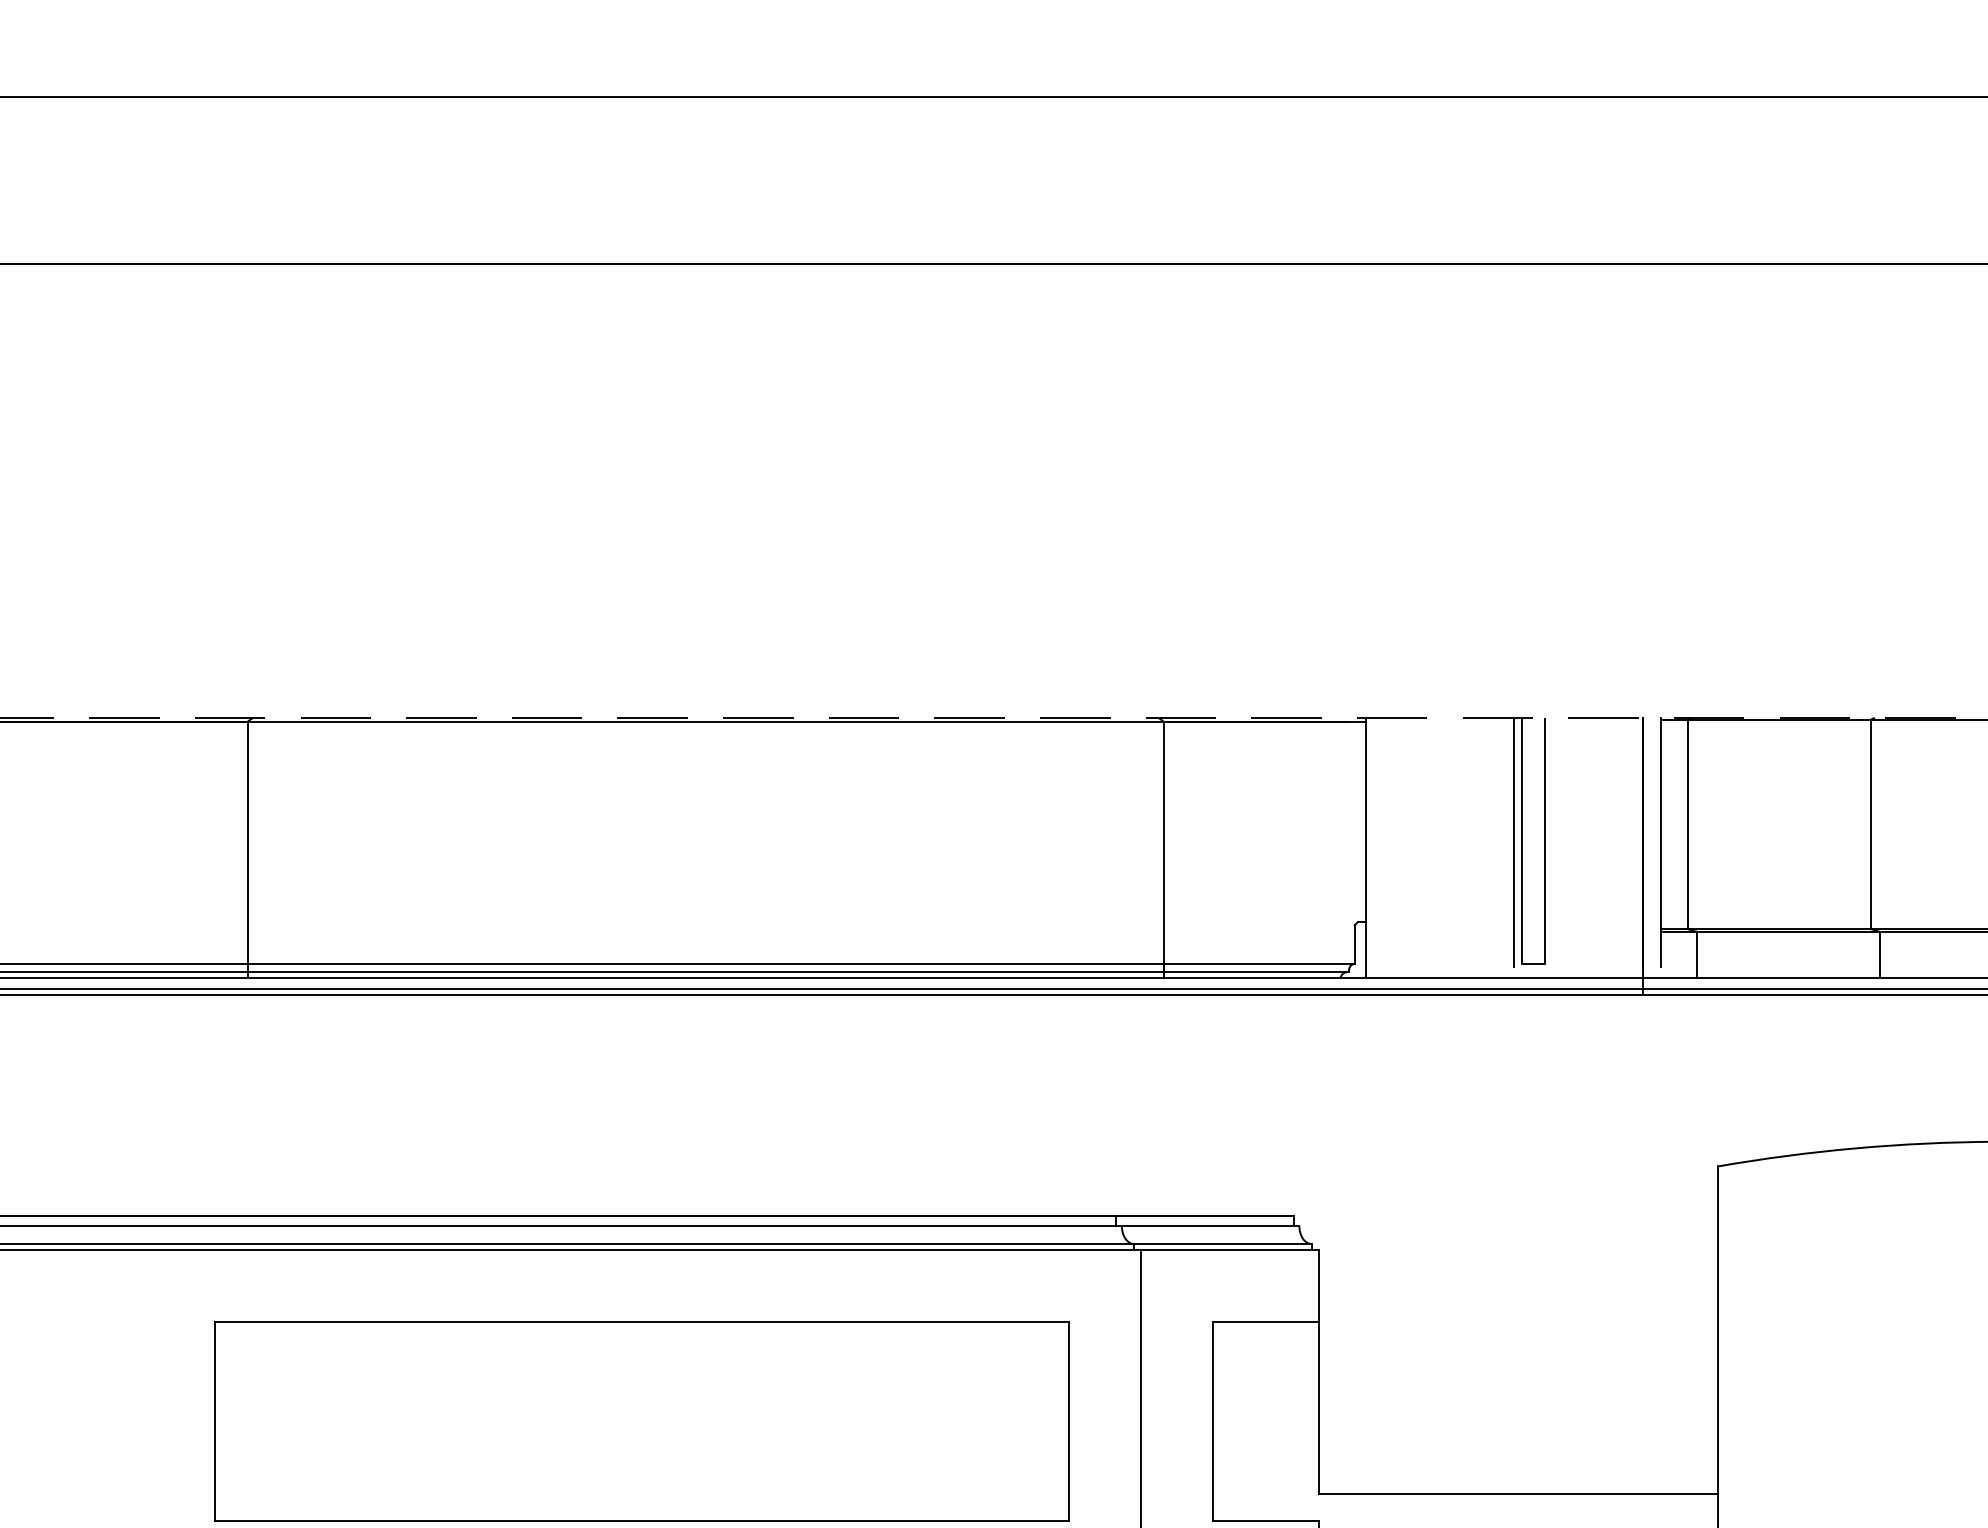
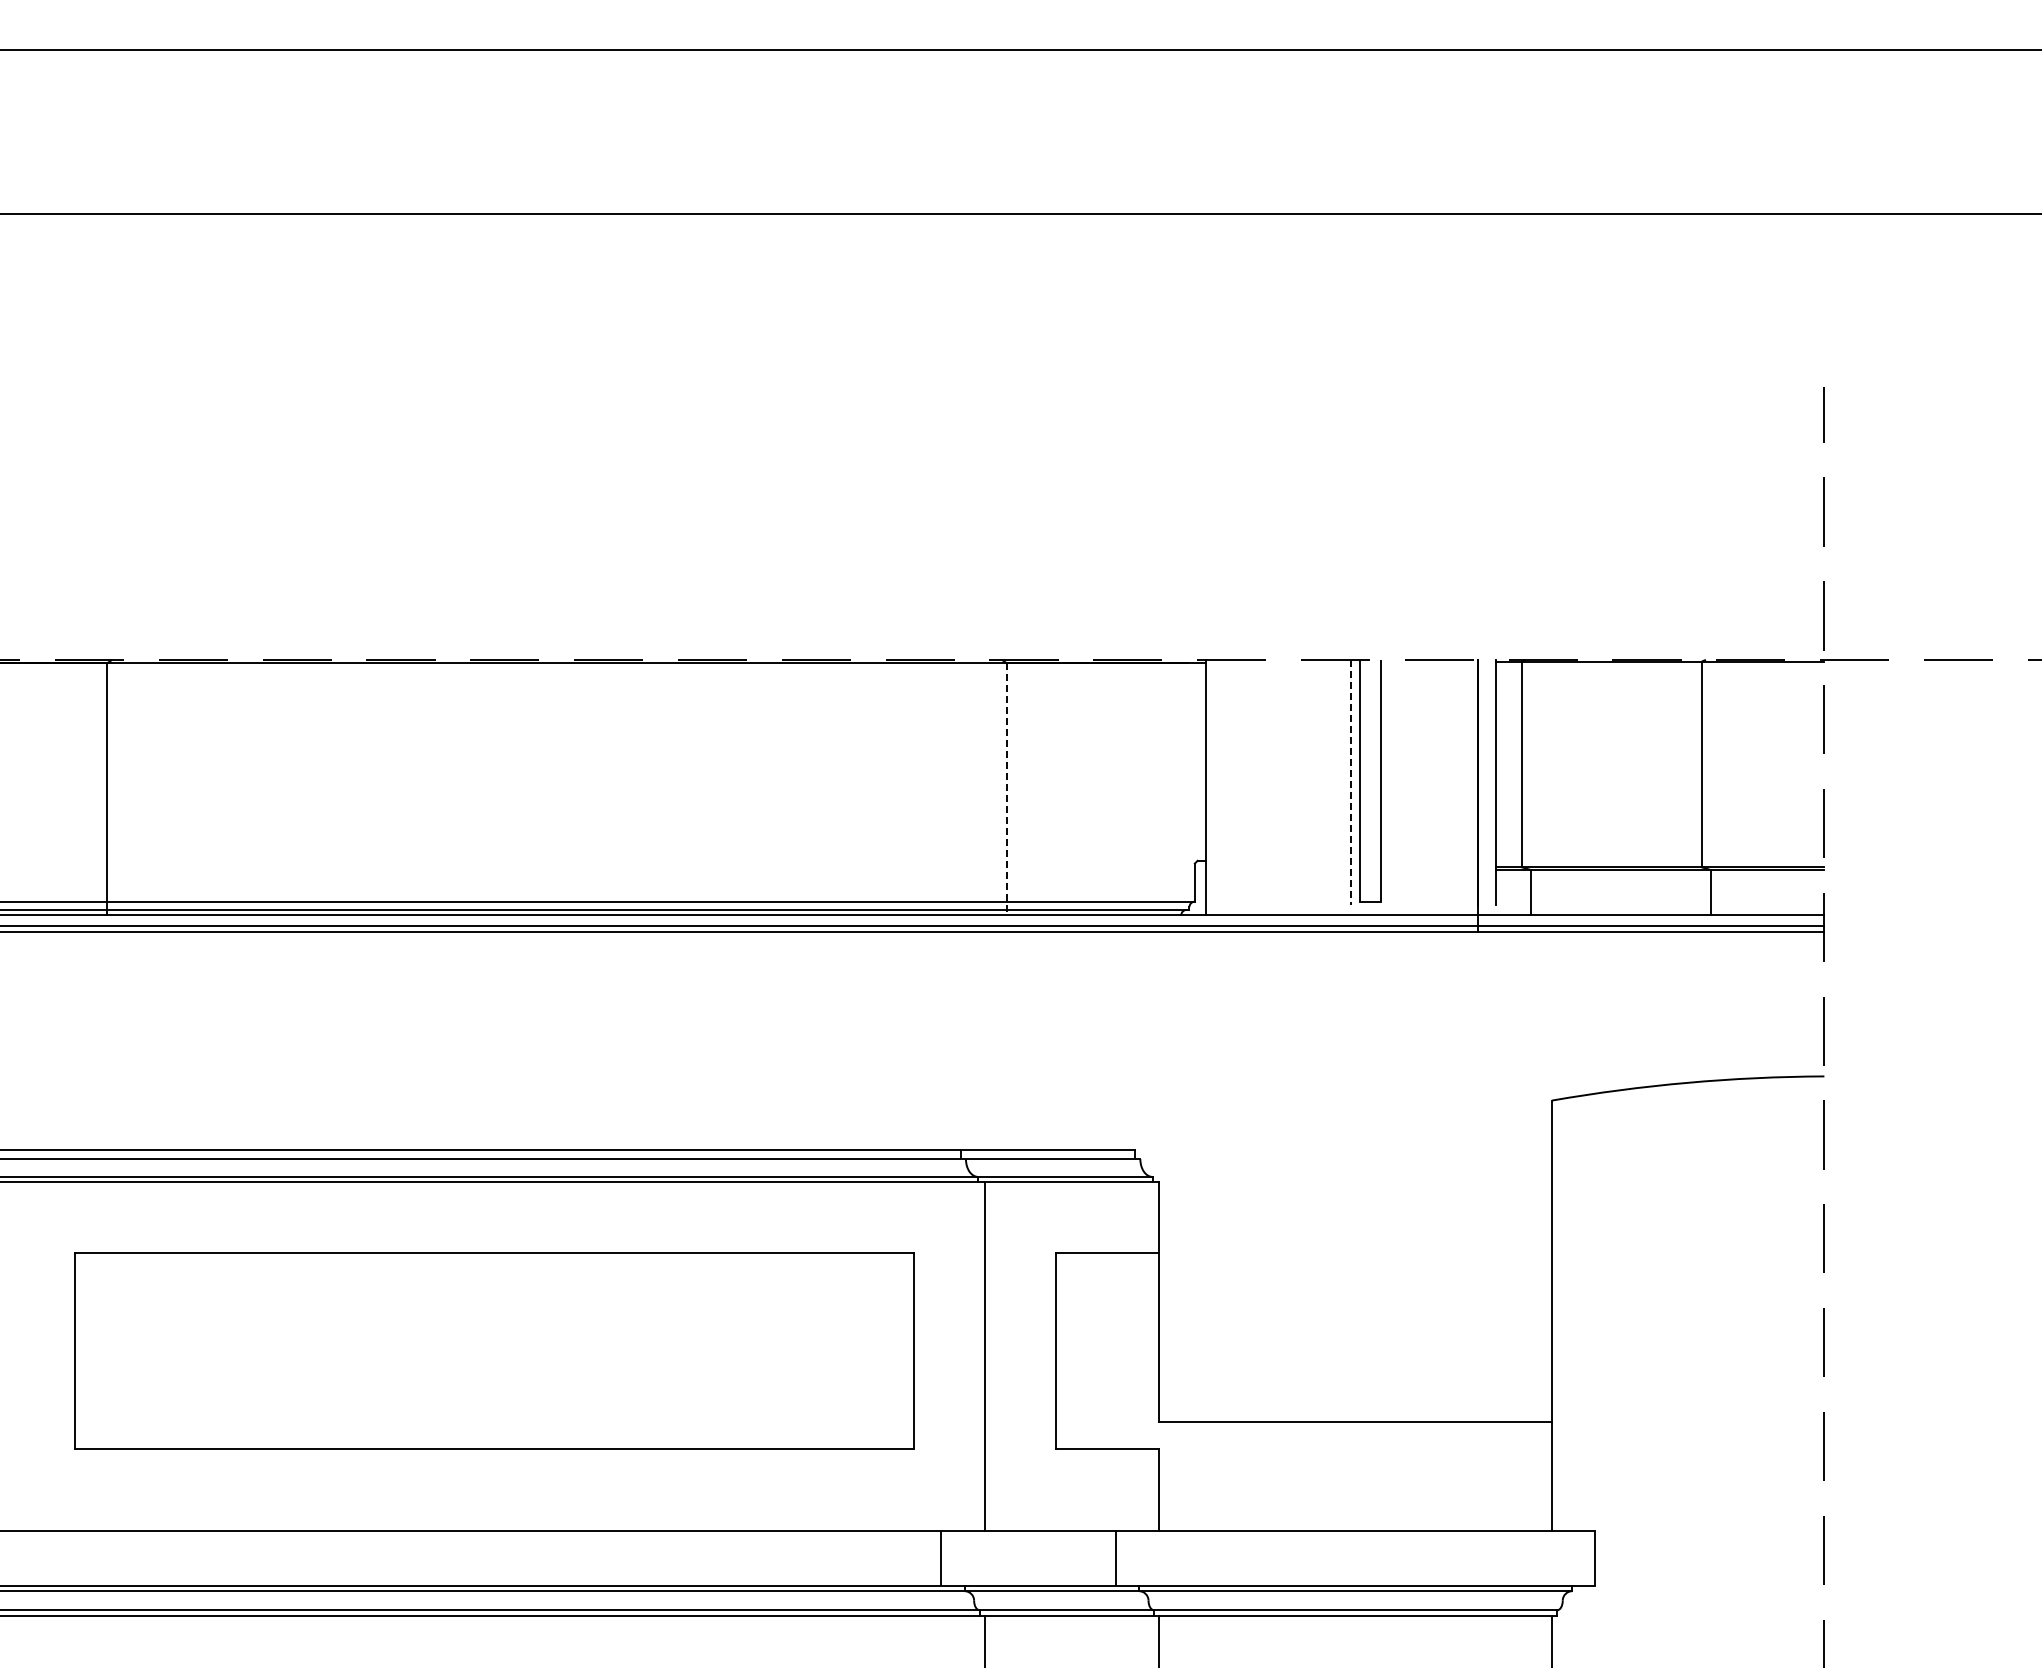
line: (1514, 842) -> (1351, 782), solid -> dashed
line: (1164, 849) -> (1007, 789), solid -> dashed

